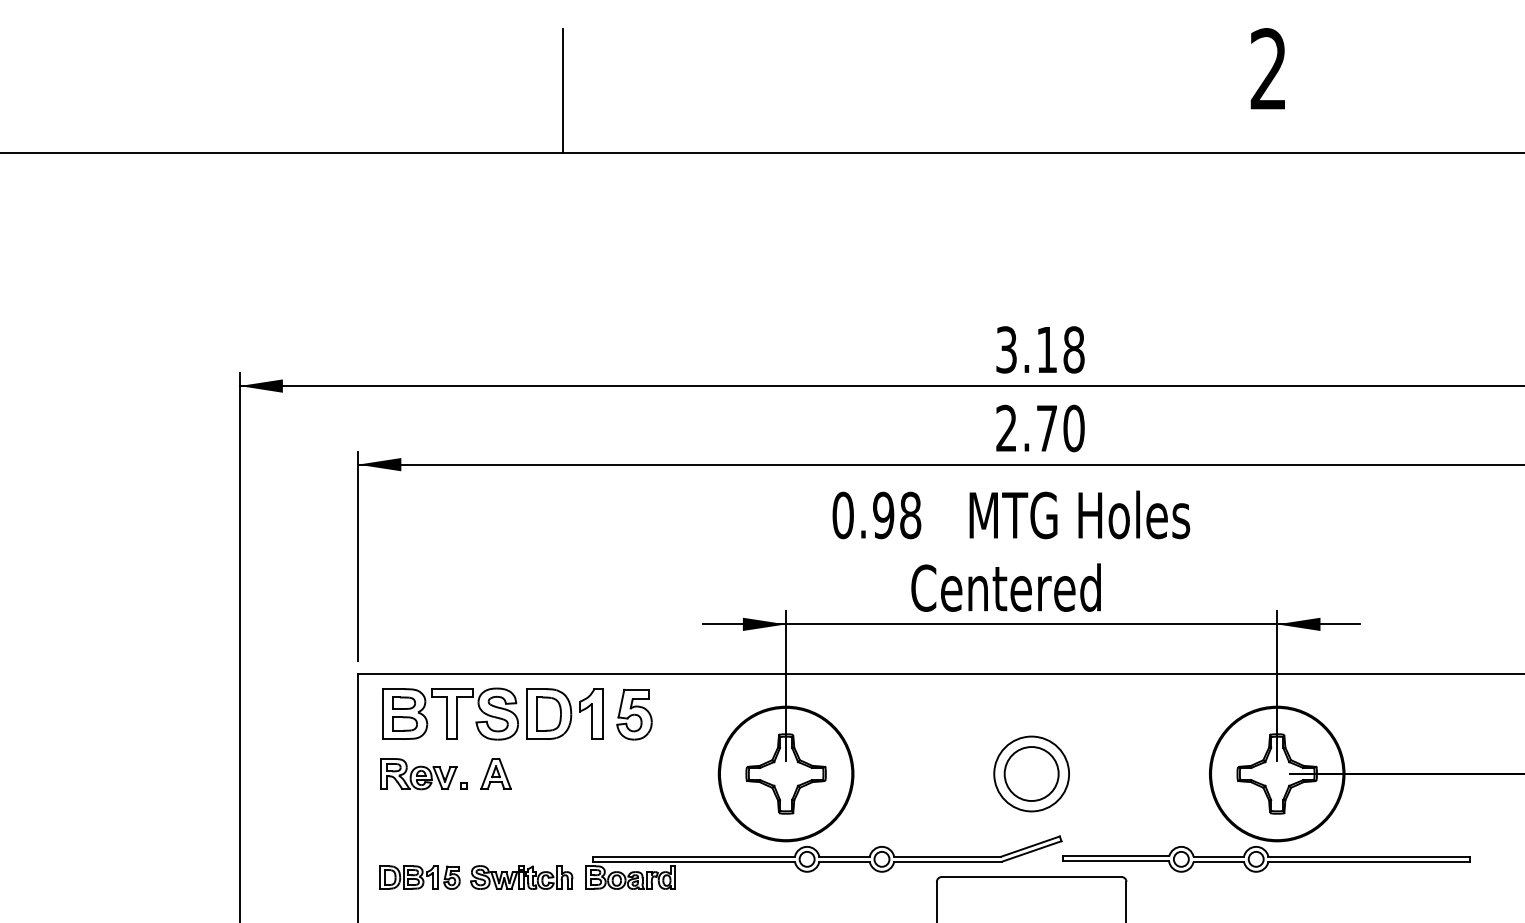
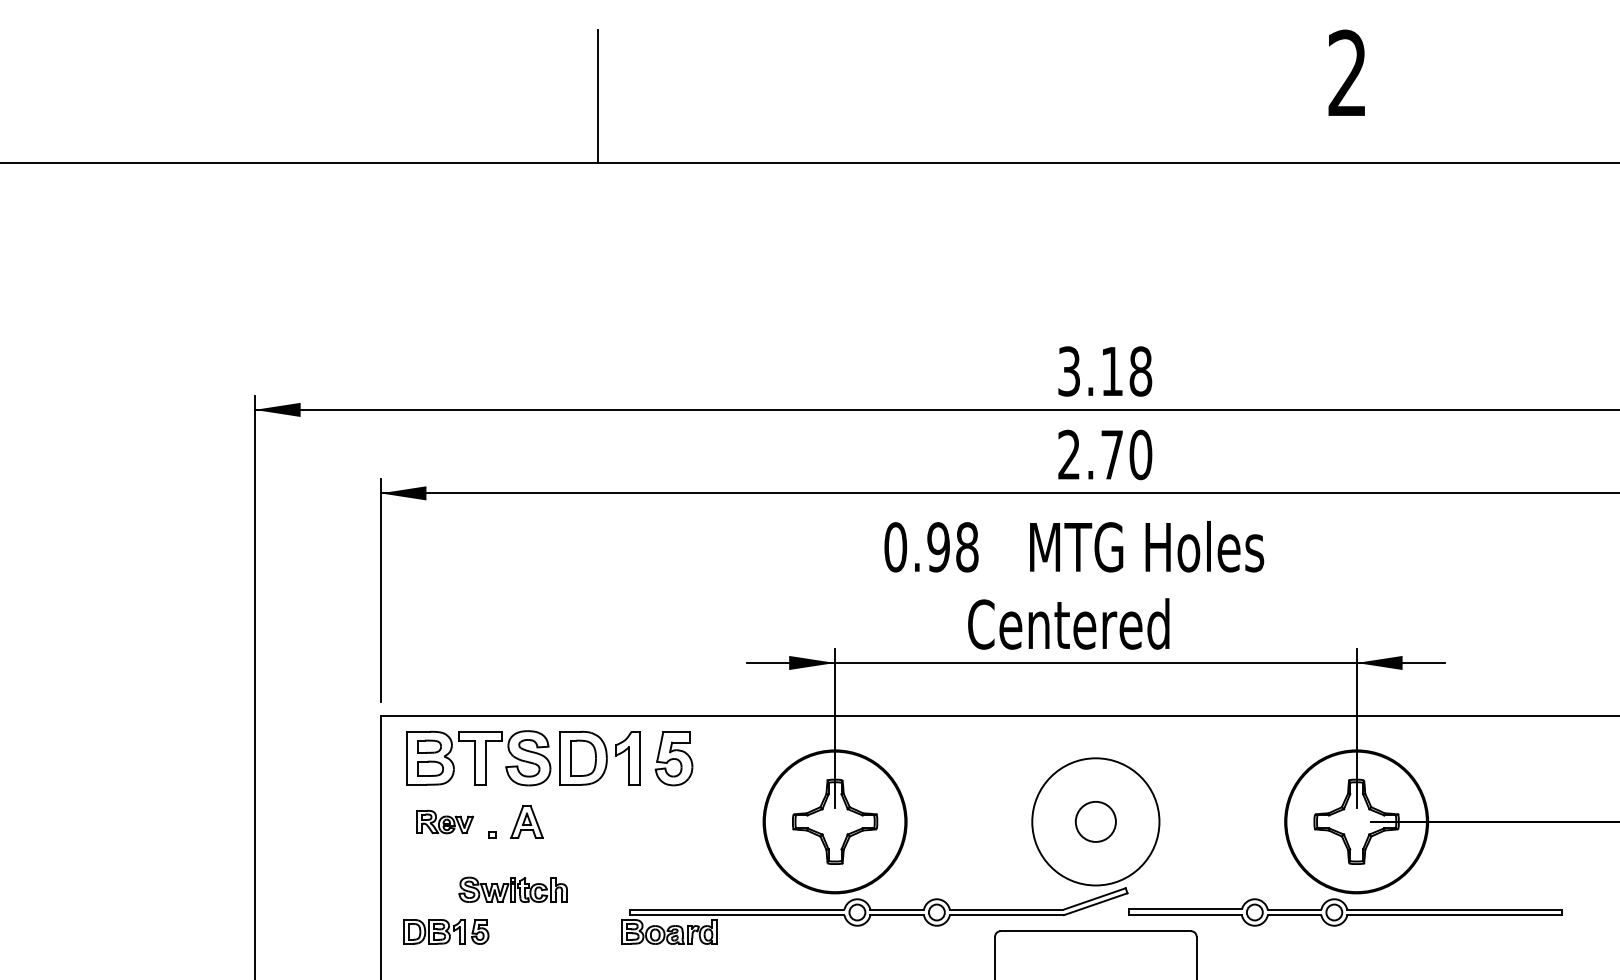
part: (418, 773) -> (444, 821), size x0.7
circle: (1031, 773) -> (1095, 821), size x0.7
circle: (1031, 773) -> (1095, 821), size x1.6
part: (520, 877) -> (512, 889), moved

